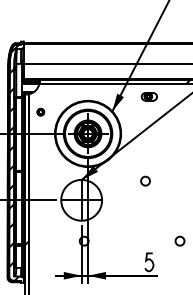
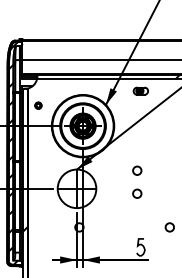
circle: (145, 205) -> (137, 193), added

